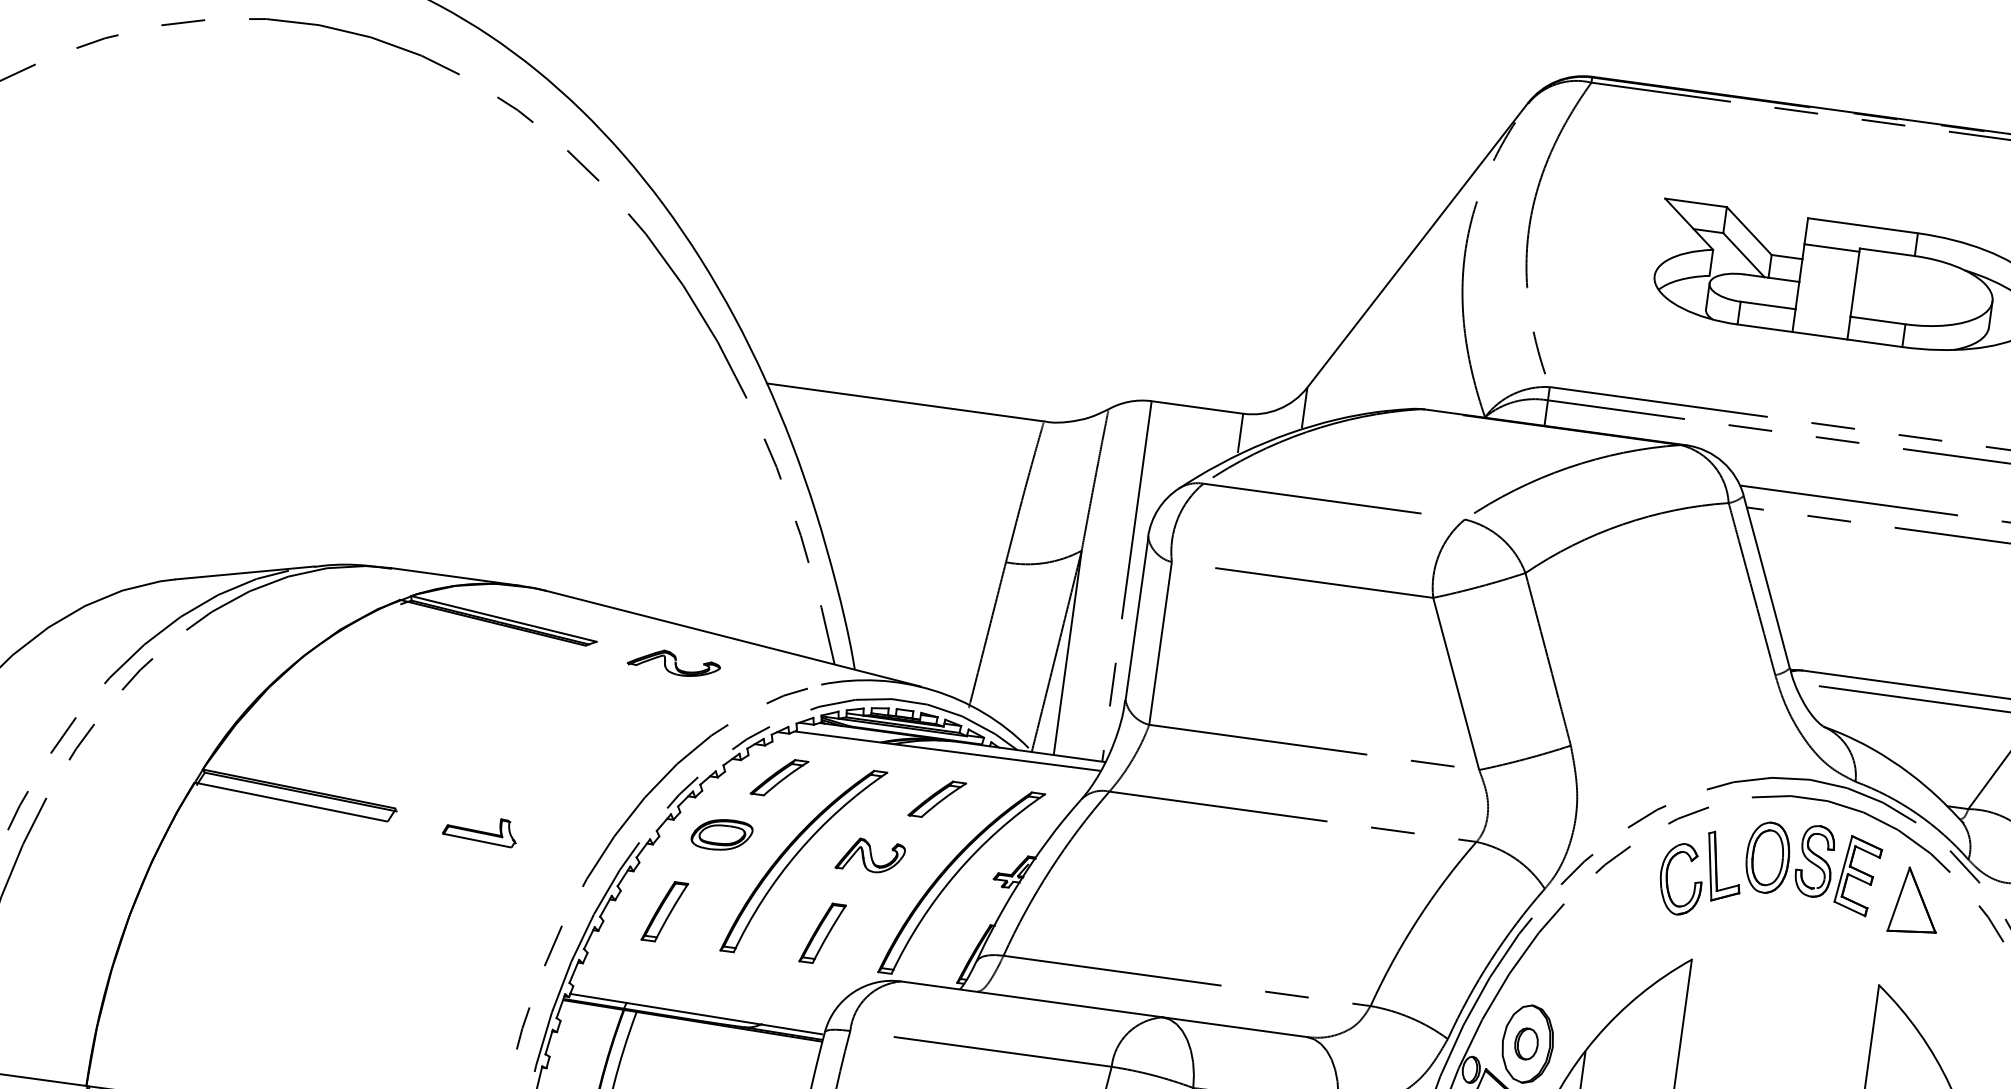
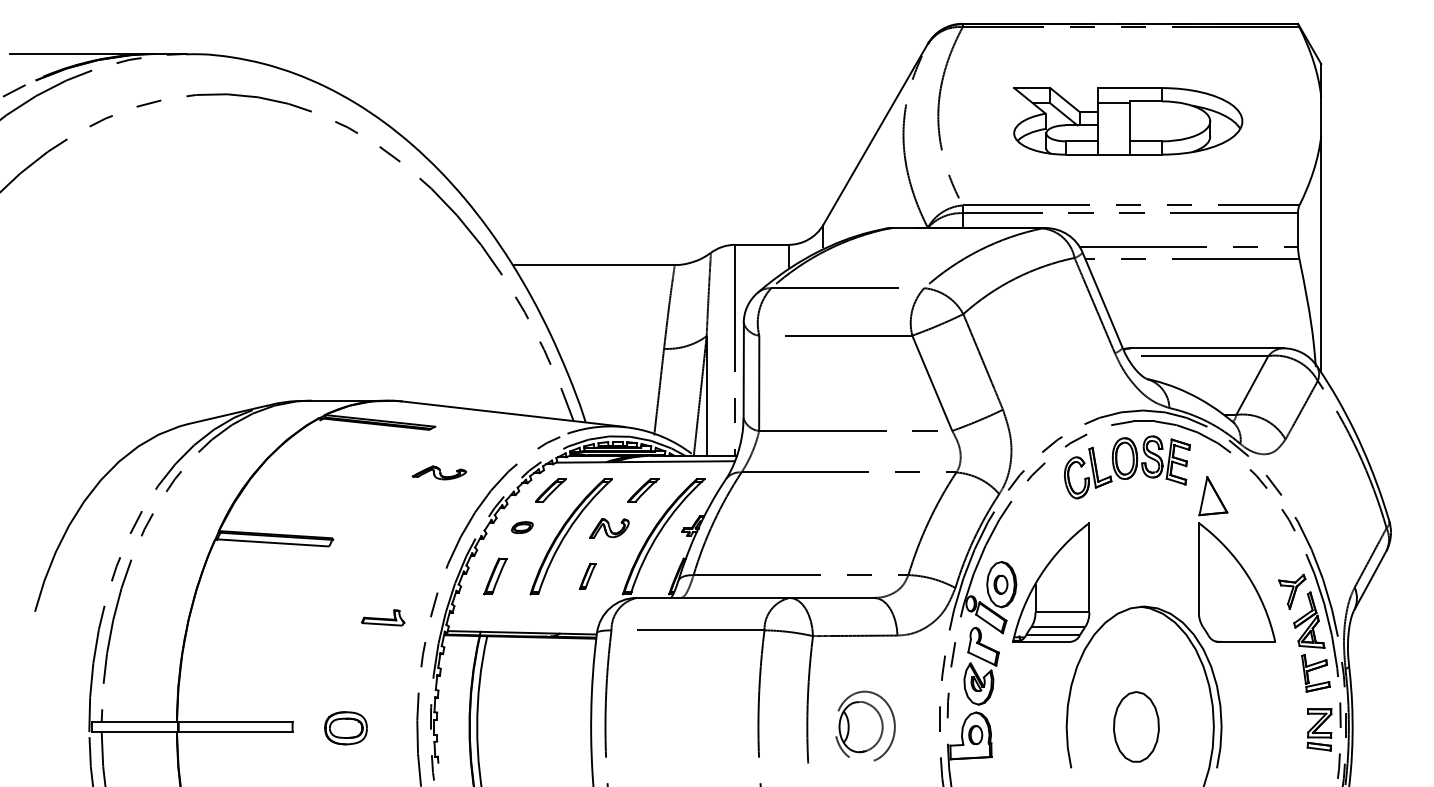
part: (672, 662) -> (438, 472), moved
part: (481, 829) -> (383, 617), moved
part: (722, 834) -> (522, 527), size x0.6
part: (1915, 902) -> (1213, 496), moved
part: (821, 933) -> (587, 576), size x0.7

